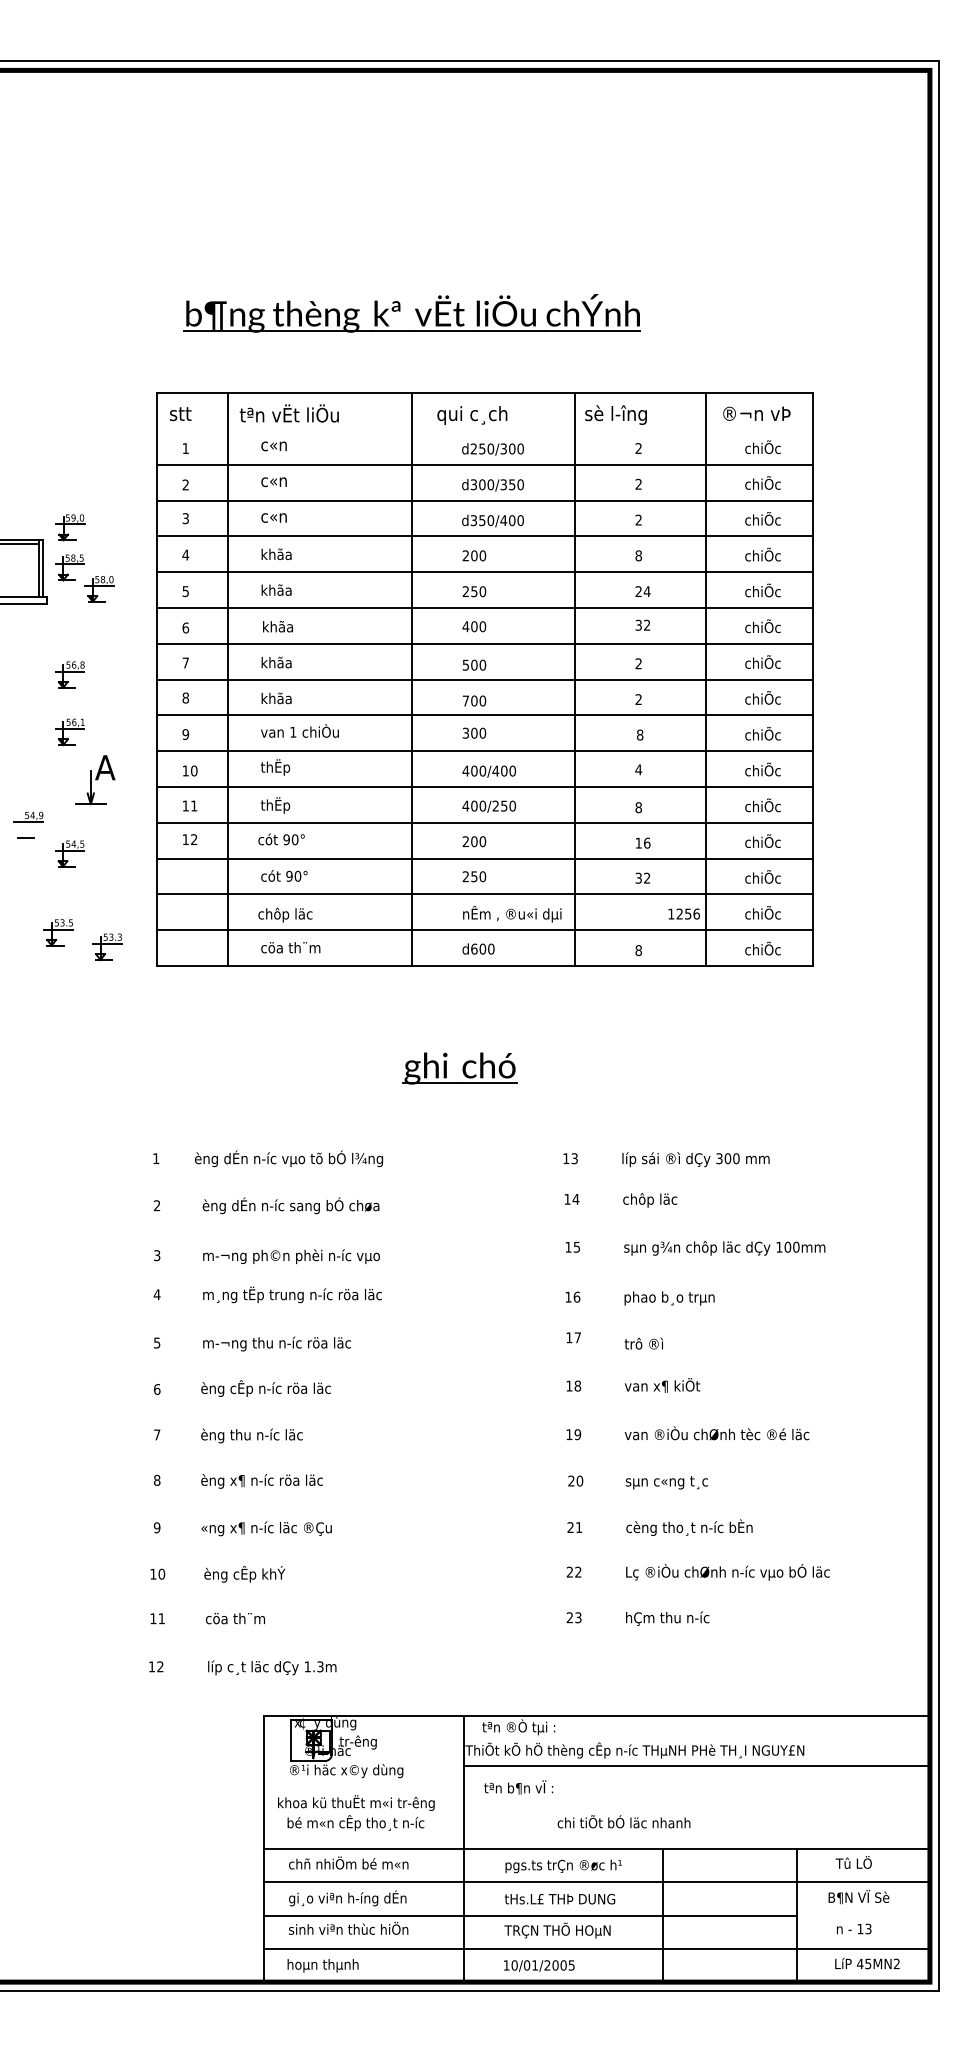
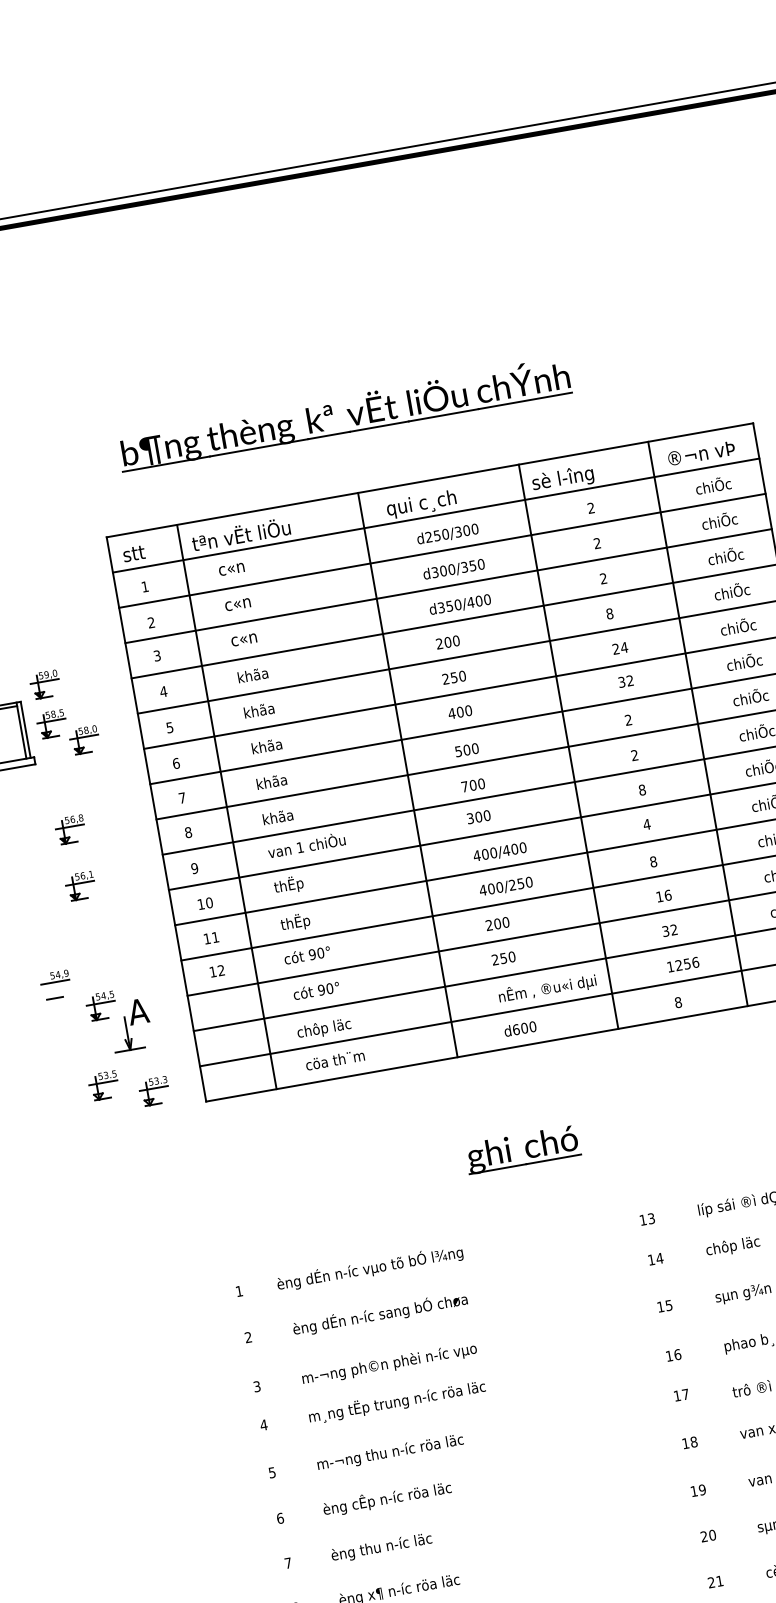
line: (484, 428) -> (435, 515), added
part: (95, 780) -> (130, 1025), moved
text: (683, 913) -> (682, 964), moved

